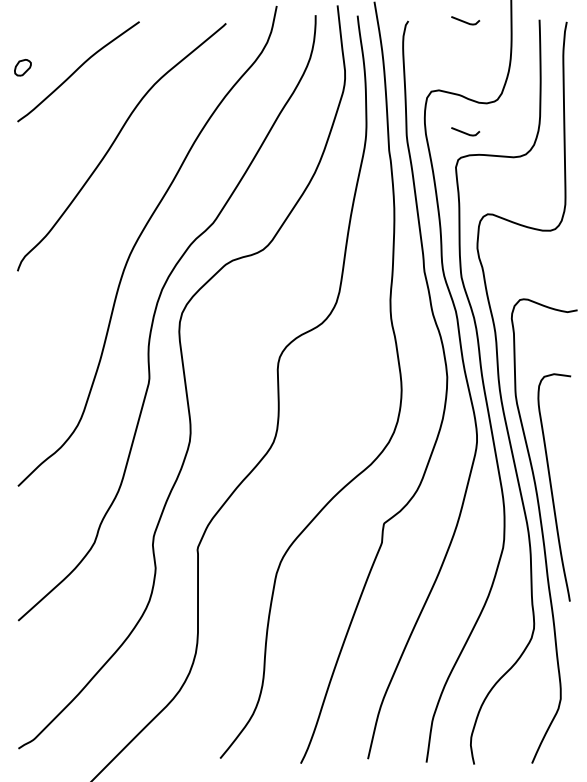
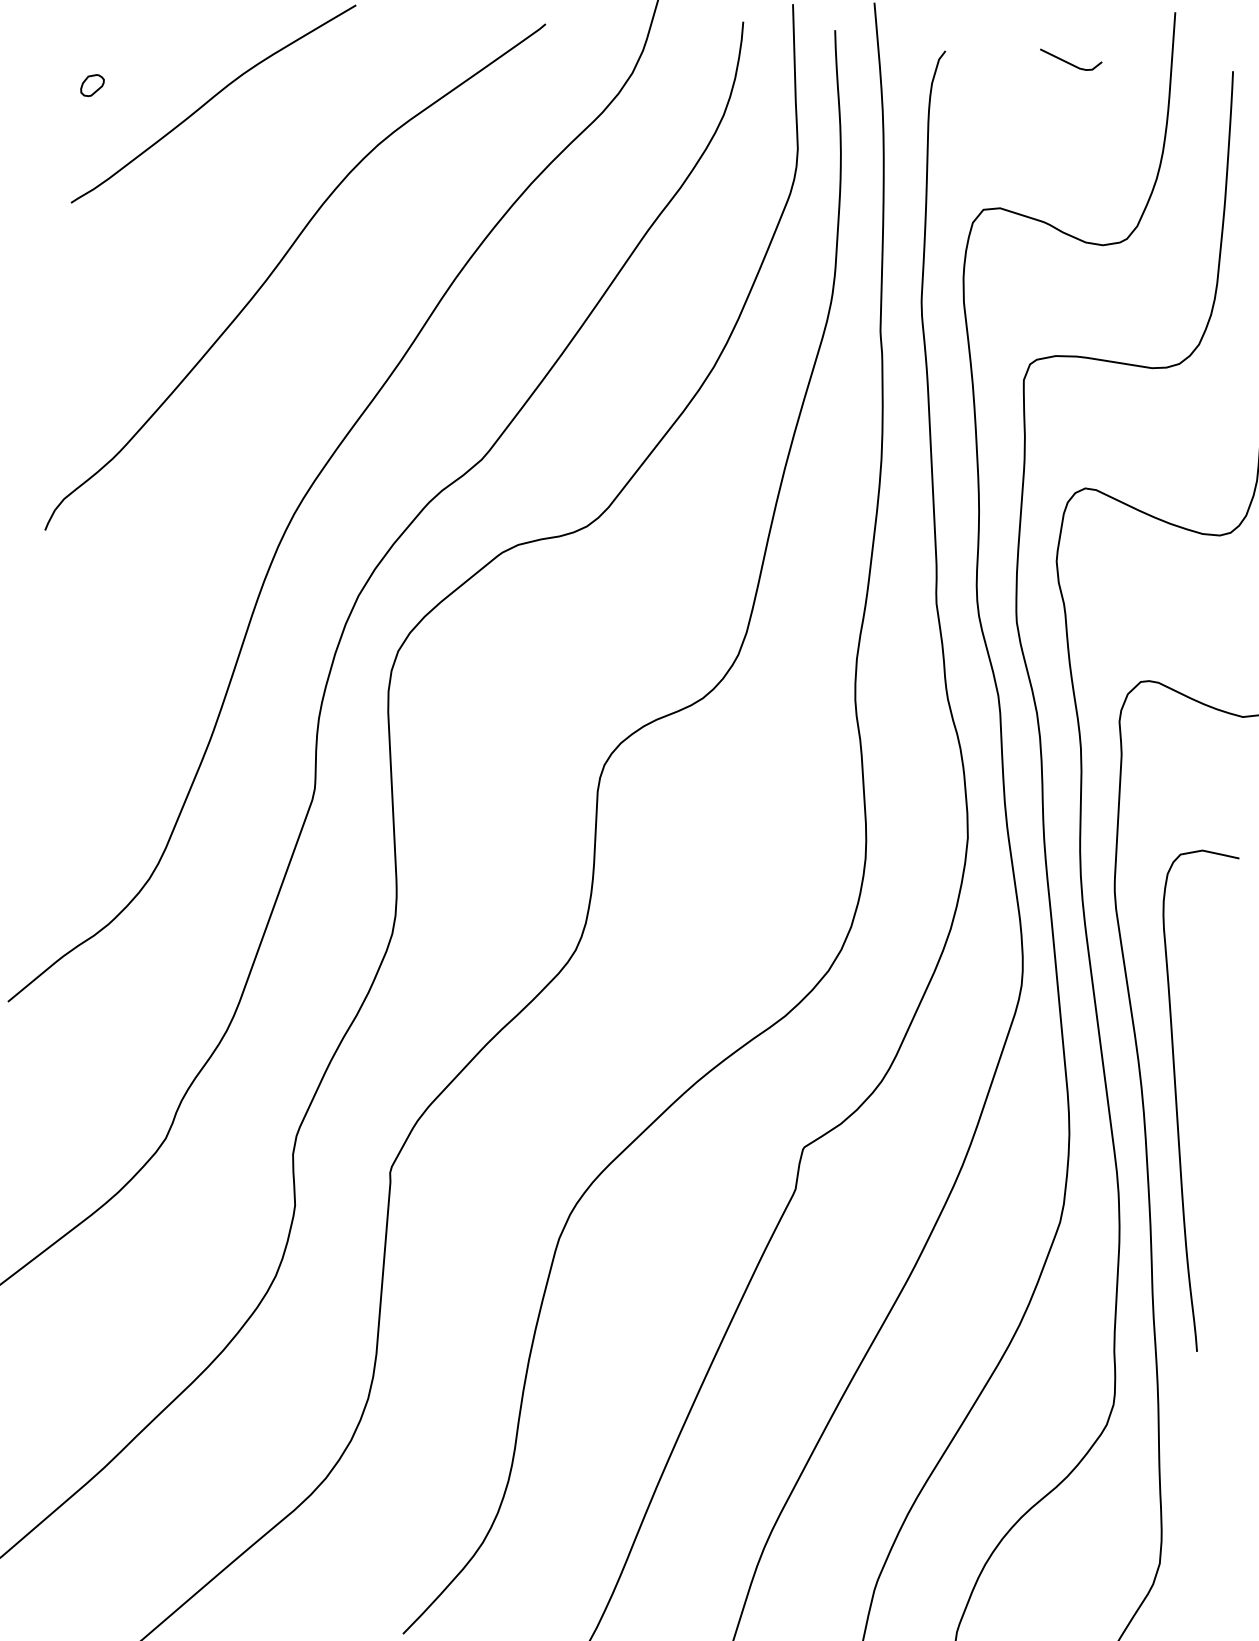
part: (22, 67) -> (91, 84), size x0.62
line: (465, 132) -> (1050, 305), removed

